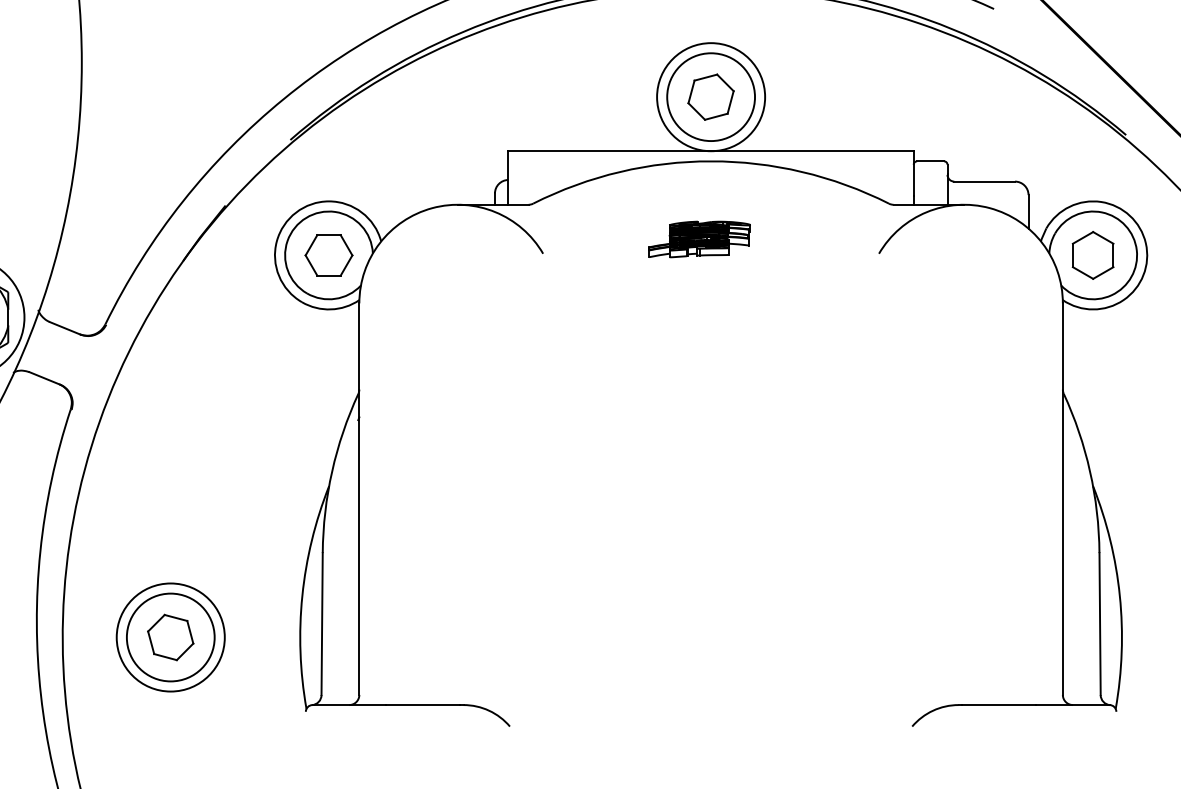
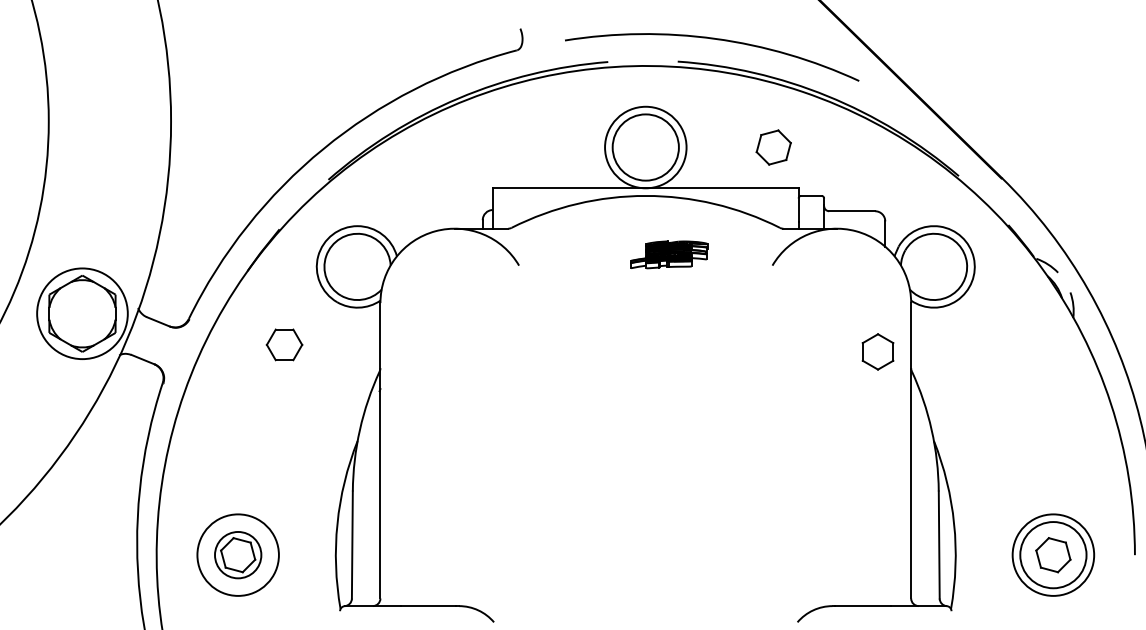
part: (710, 97) -> (773, 147), moved
part: (700, 238) -> (669, 254), moved
part: (328, 254) -> (284, 344), moved
part: (1092, 254) -> (877, 351), moved
circle: (171, 637) -> (238, 555), size x0.7

